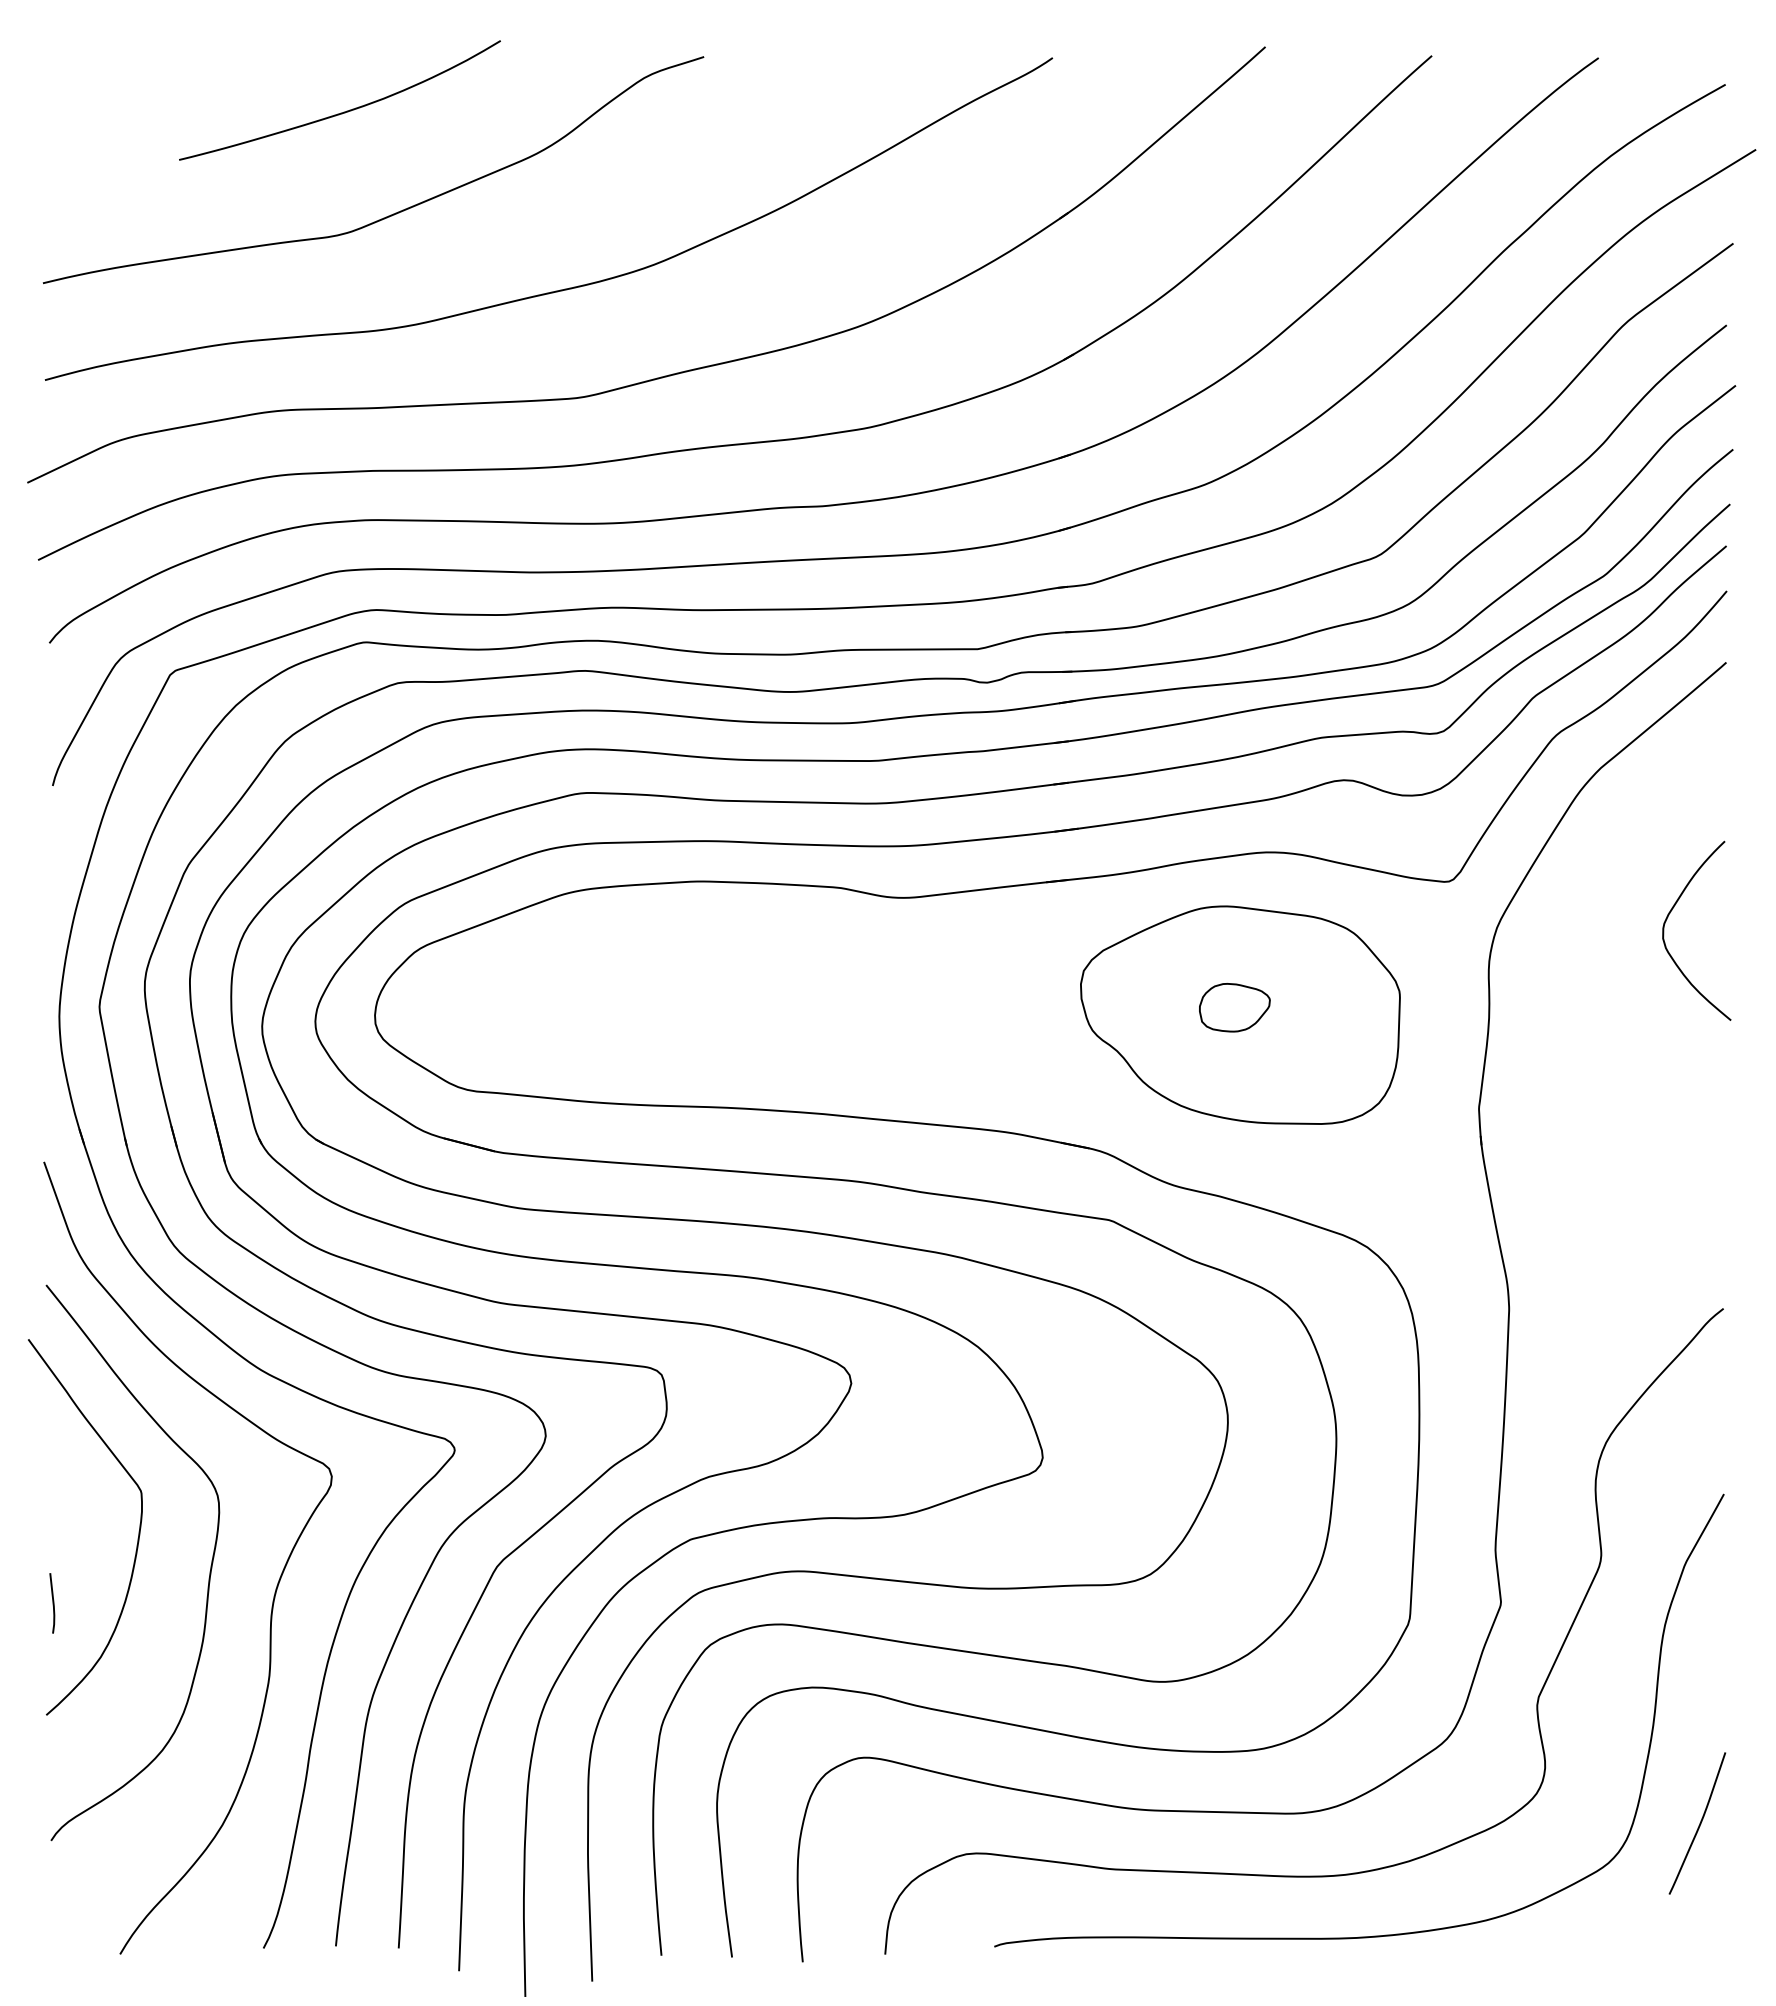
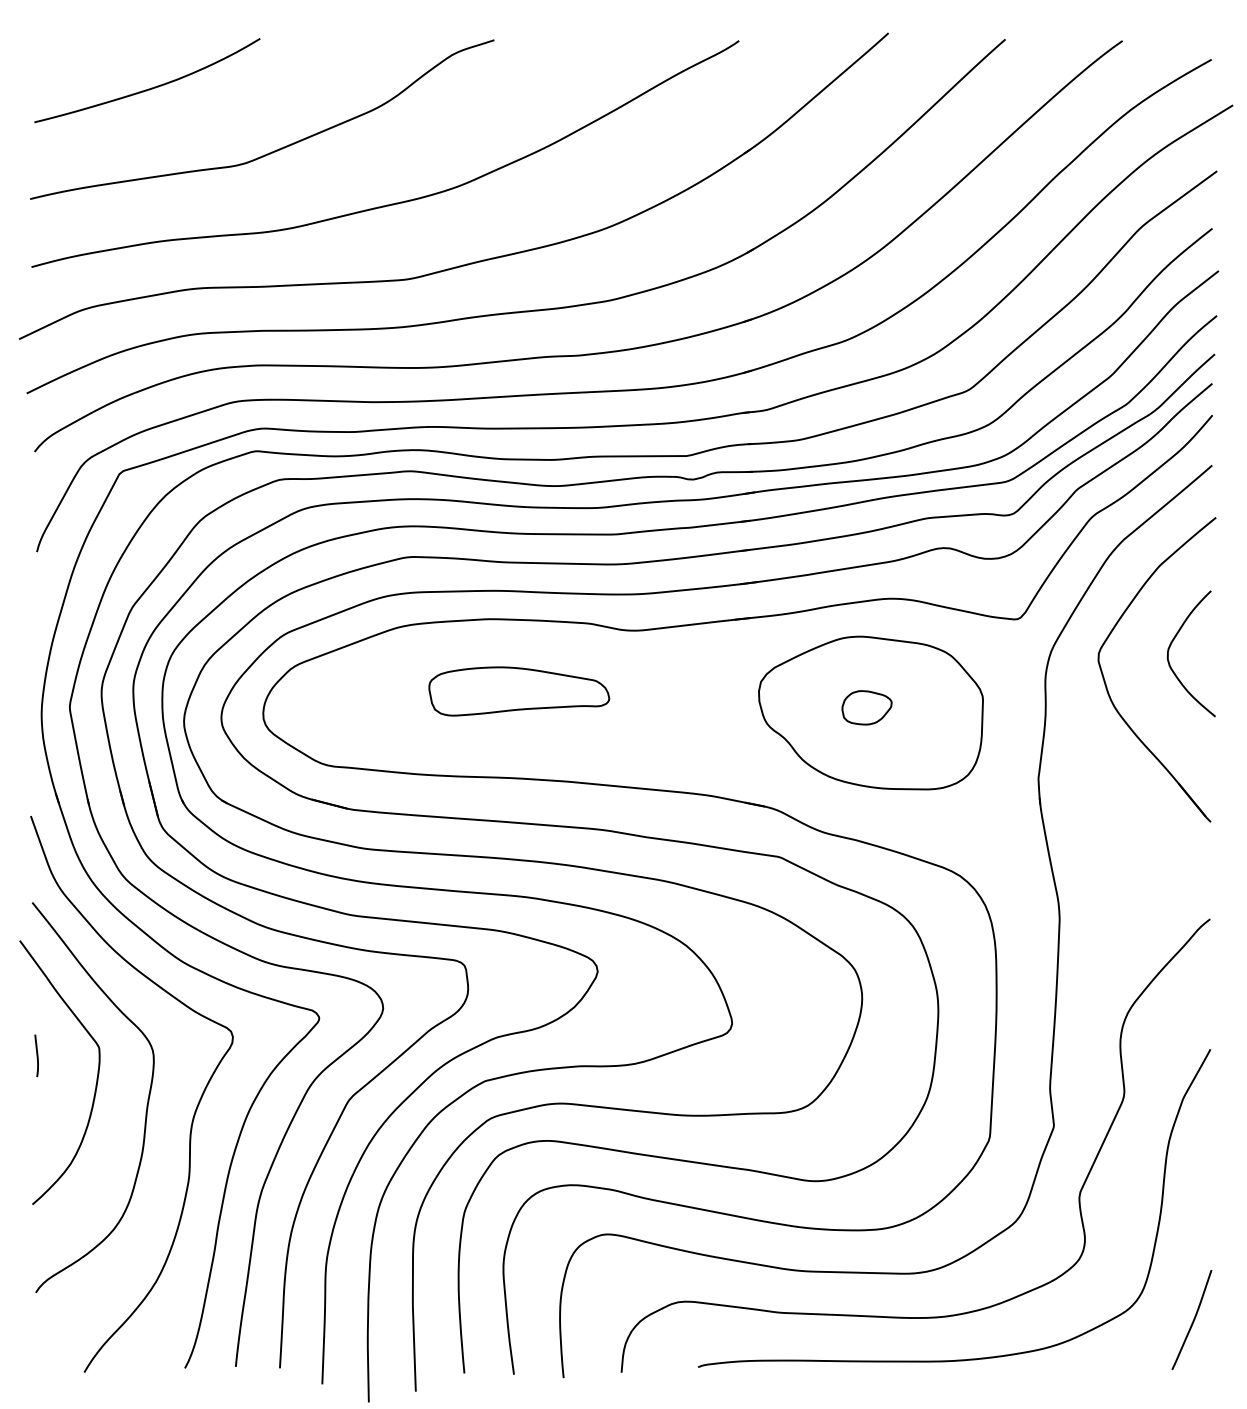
curve: (340, 112) -> (147, 89), moved
part: (1576, 977) -> (1106, 686), added
part: (739, 984) -> (519, 691), added
line: (52, 1603) -> (36, 1055), moved
curve: (1699, 1823) -> (1193, 1319), moved

